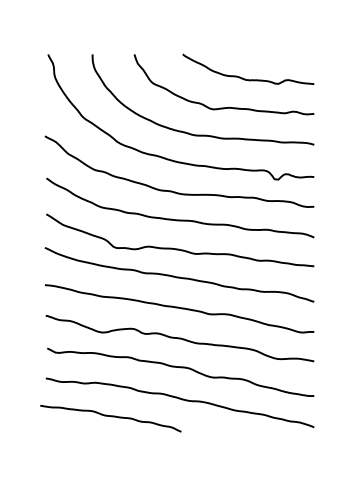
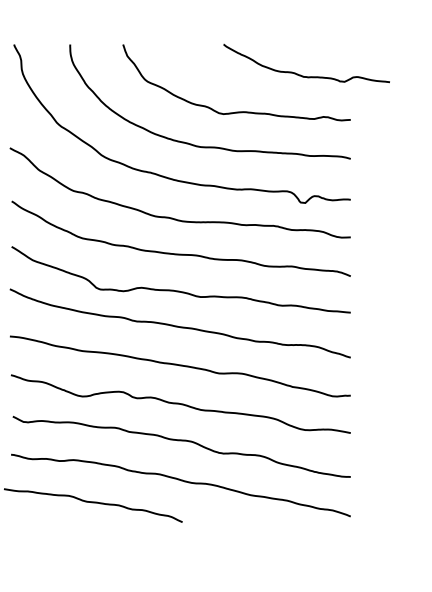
curve: (245, 78) -> (302, 75), moved

